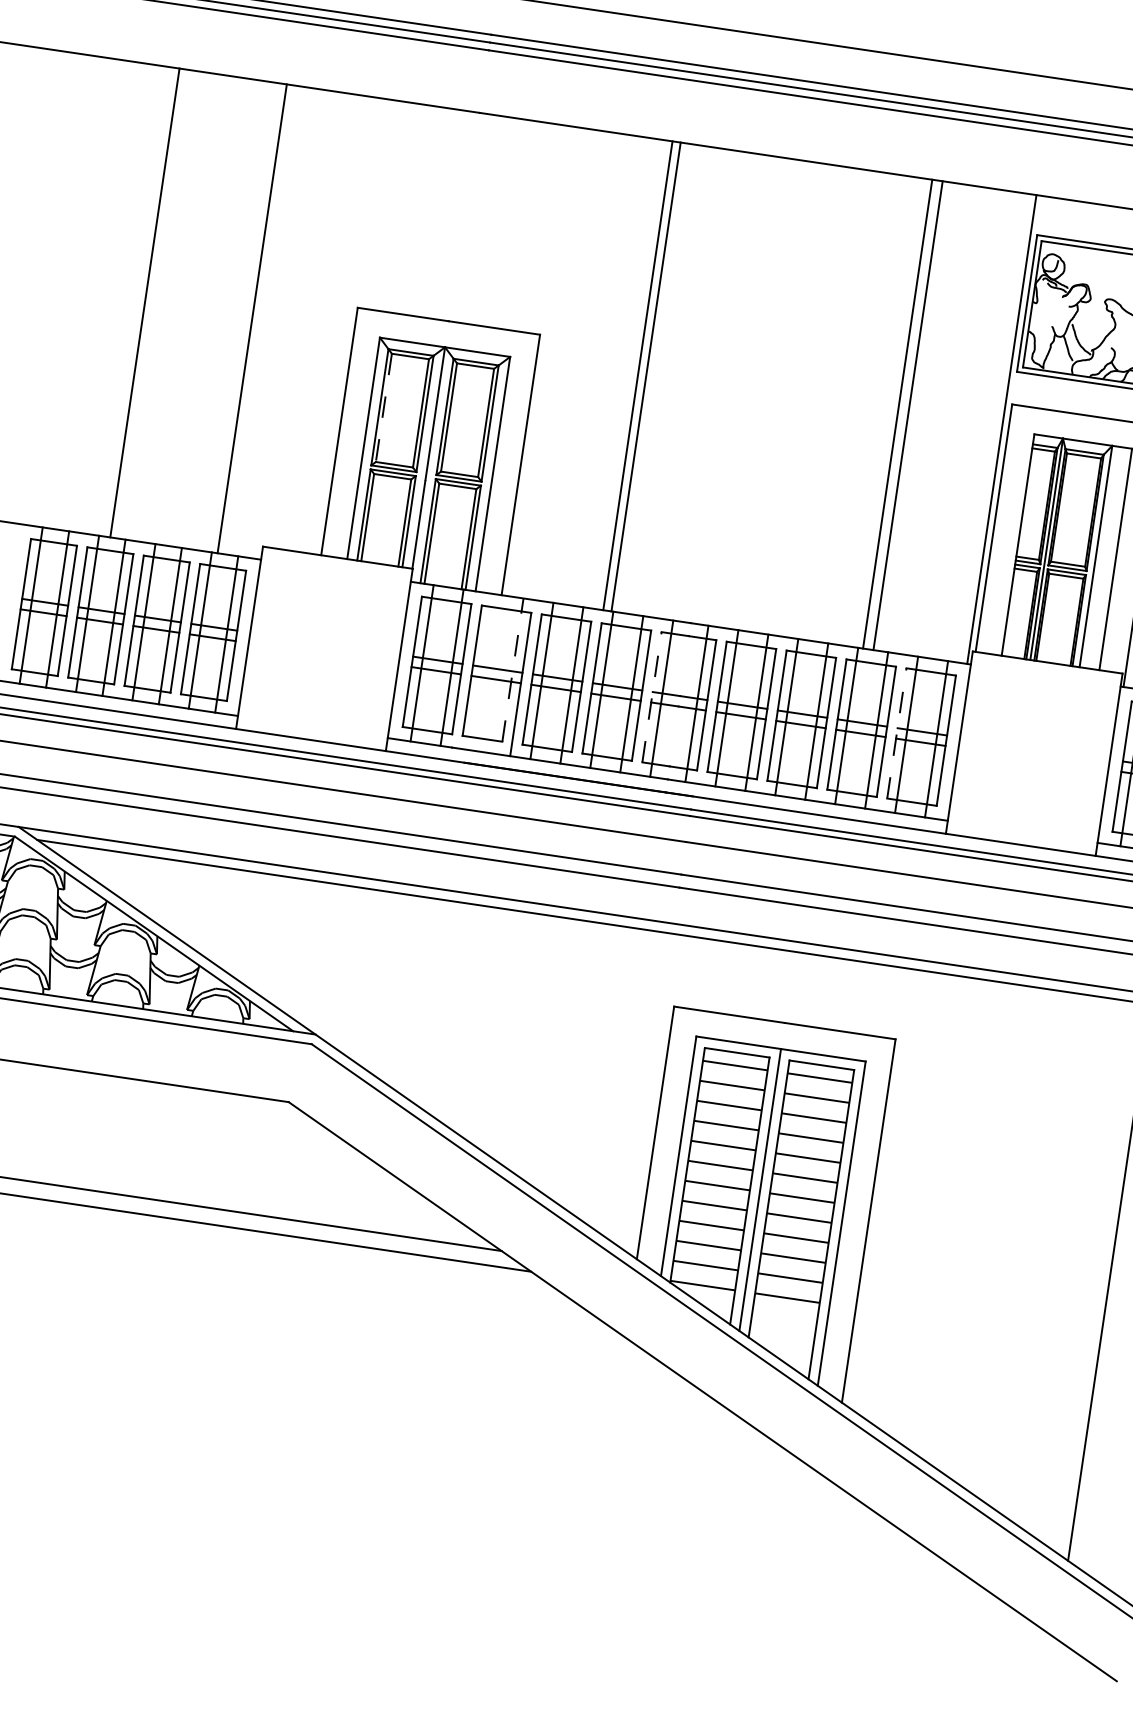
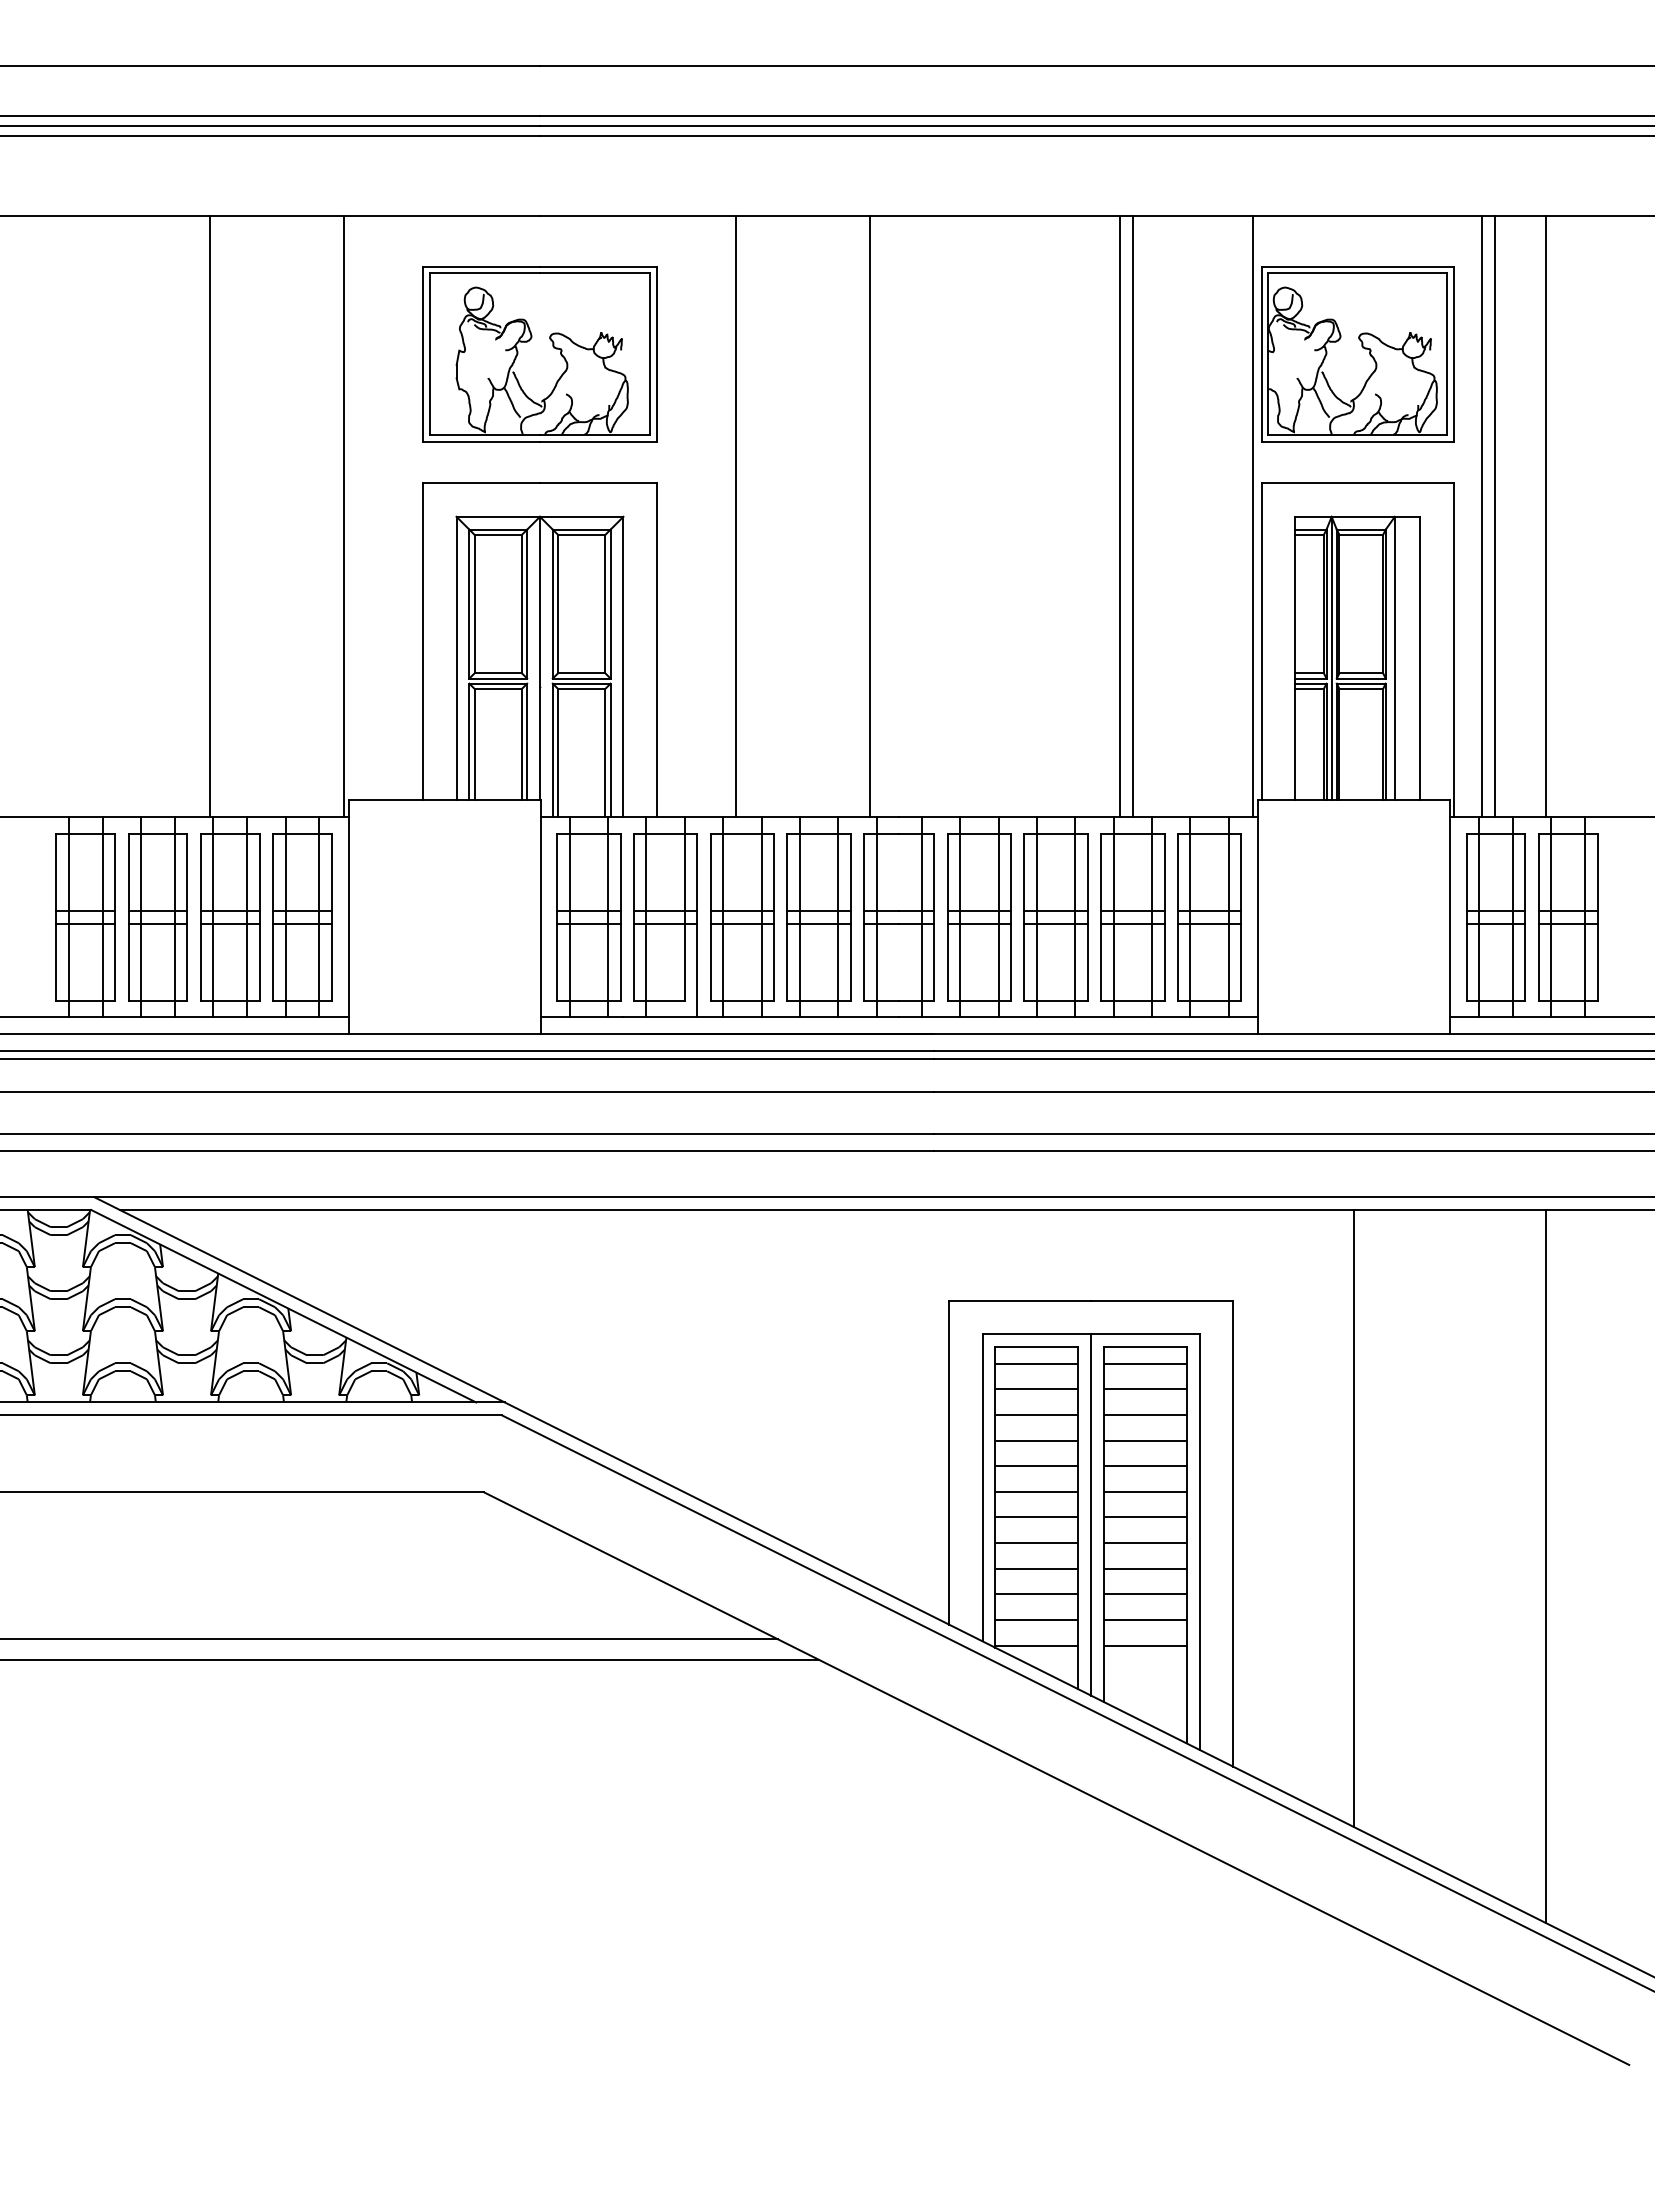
part: (463, 220) -> (539, 354), added
line: (145, 302) -> (210, 516), moved
line: (251, 318) -> (343, 516), moved
line: (638, 375) -> (736, 516), moved
line: (646, 376) -> (869, 516), moved
line: (383, 408) -> (474, 604), dashed -> solid
line: (512, 669) -> (684, 908), dashed -> solid
line: (482, 671) -> (646, 916), added
line: (652, 696) -> (864, 916), dashed -> solid
line: (896, 732) -> (1177, 916), dashed -> solid
line: (964, 1222) -> (1353, 1518), added

